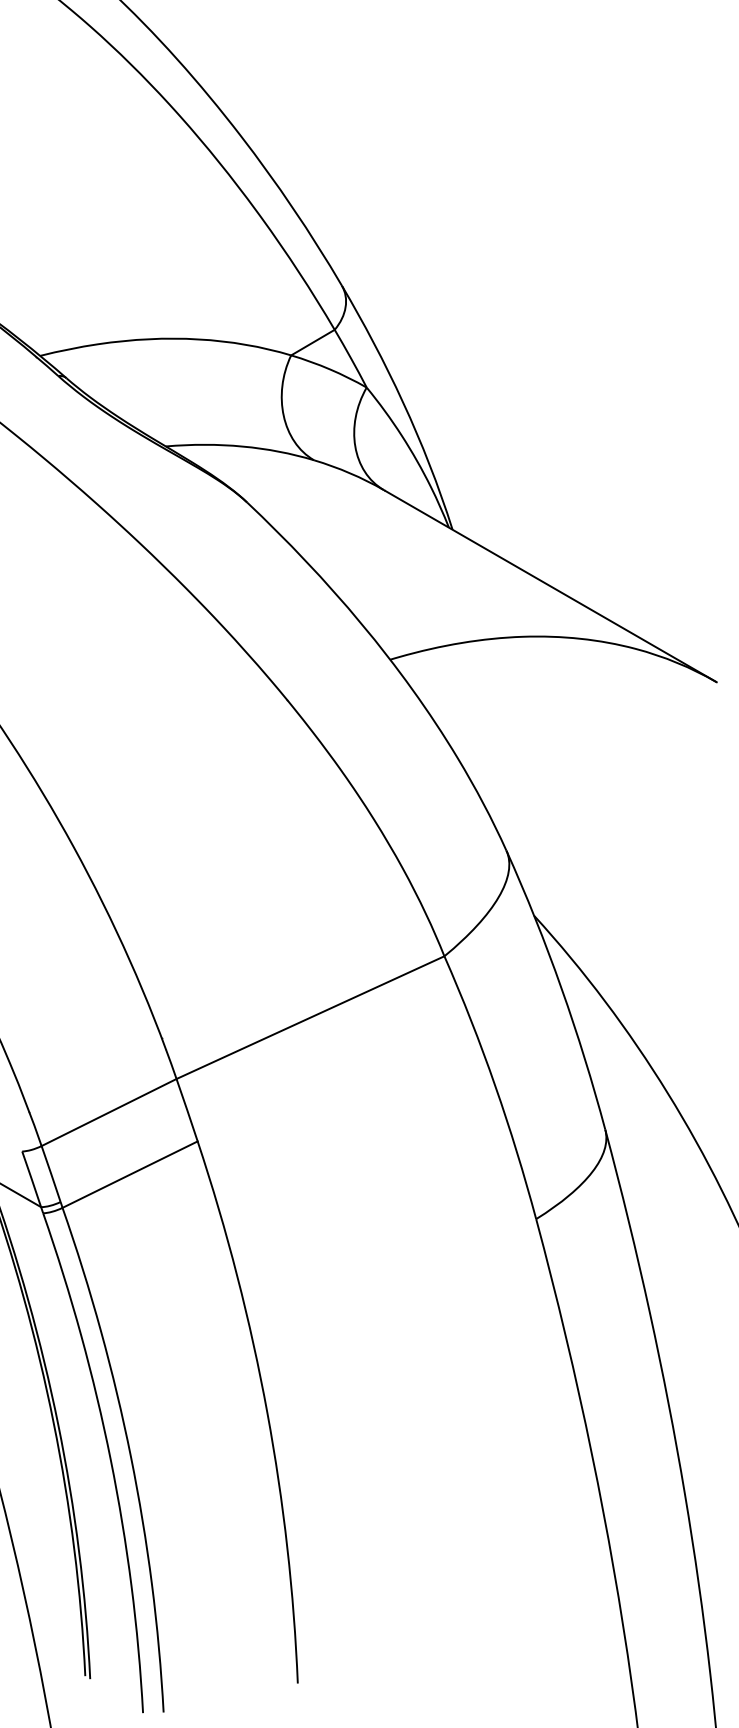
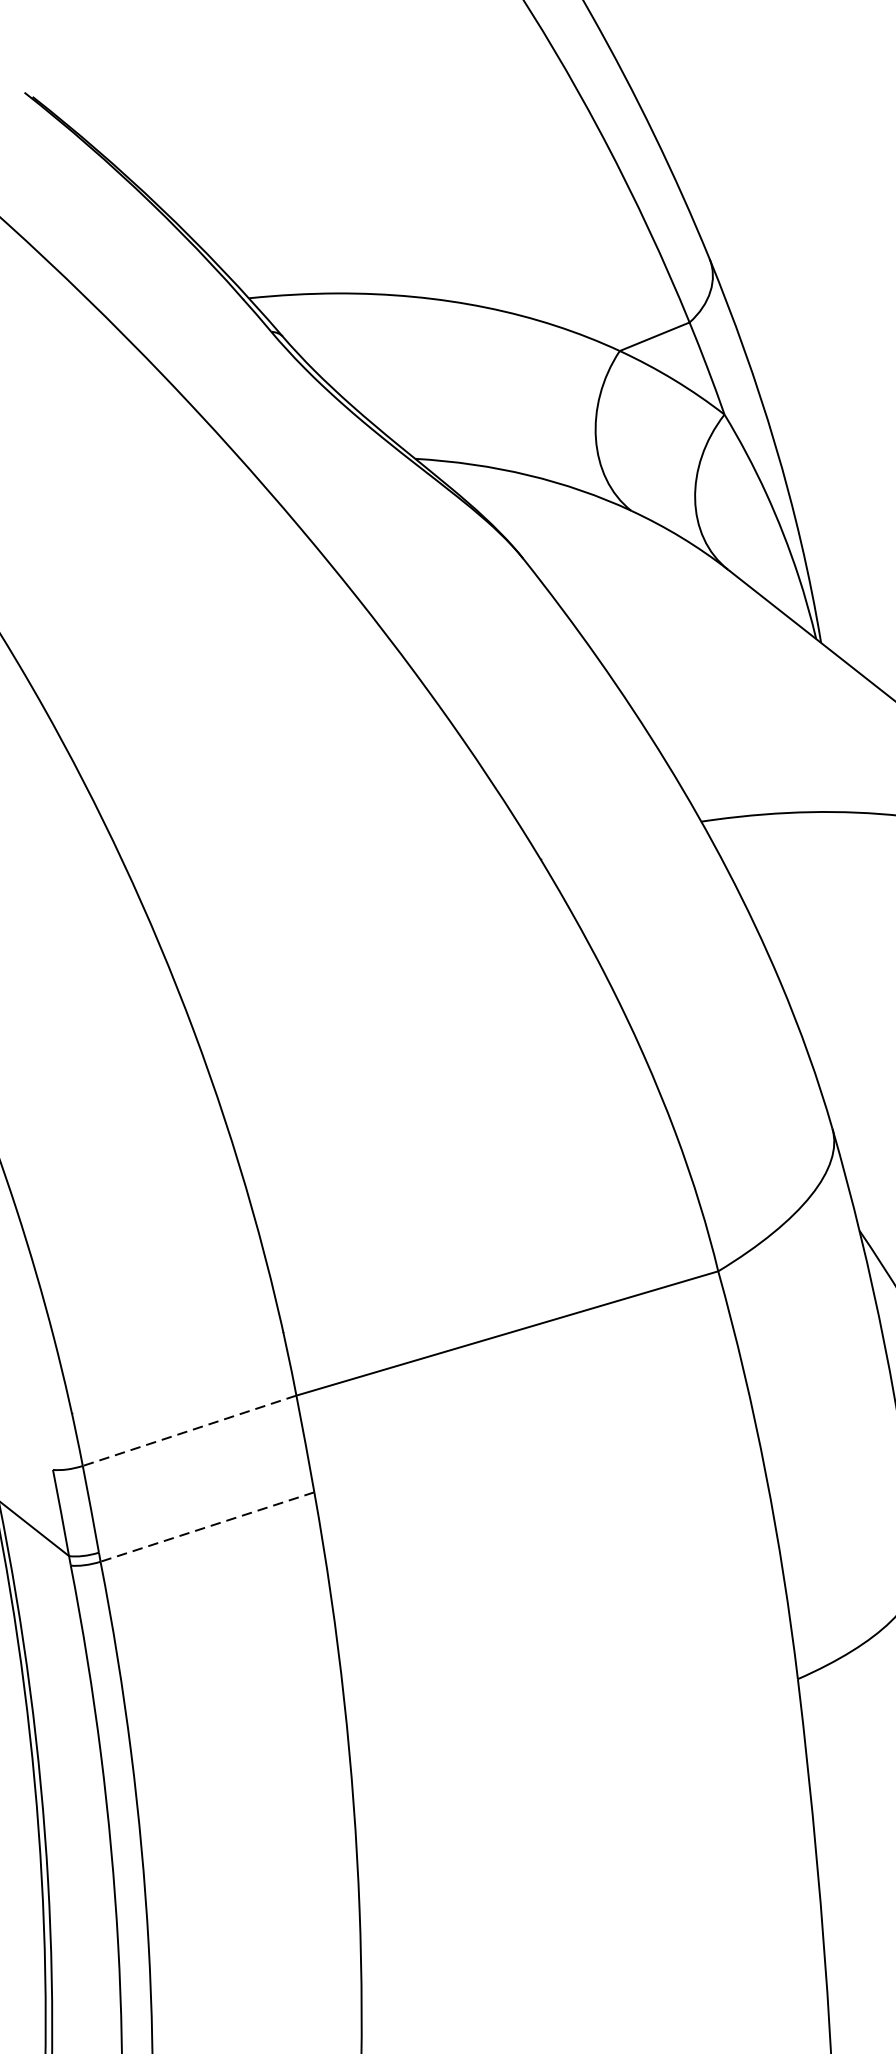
line: (108, 1112) -> (188, 1430), solid -> dashed
line: (129, 1174) -> (206, 1526), solid -> dashed

